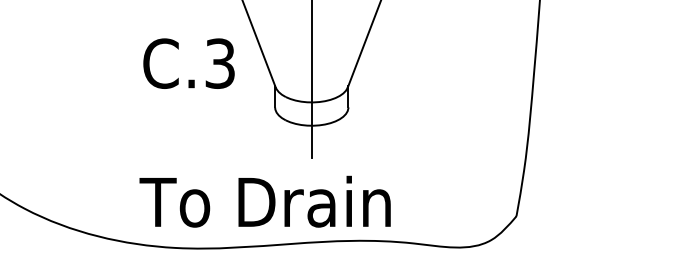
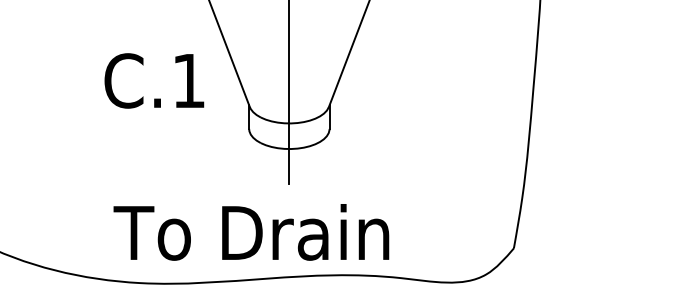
text: (219, 63) -> (188, 80), C.3 -> C.1
text: (264, 201) -> (250, 232), moved

